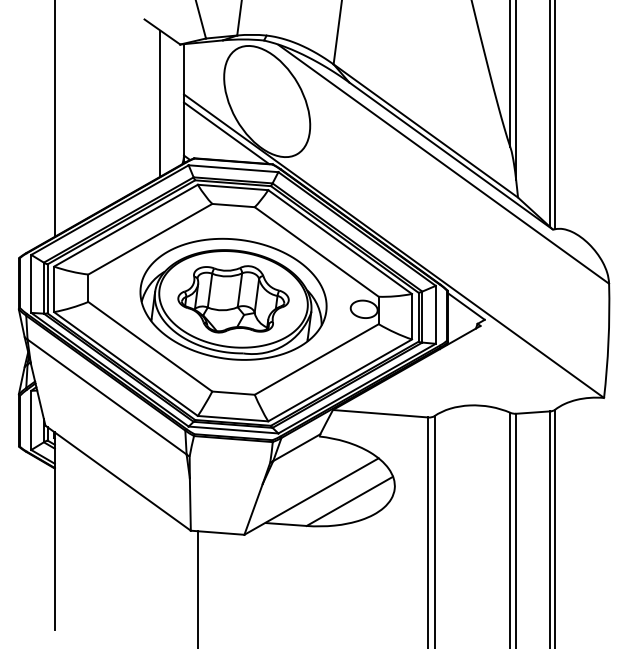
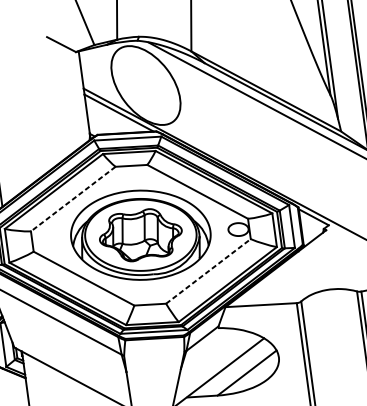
line: (160, 103) -> (67, 97), removed
line: (149, 239) -> (72, 199), solid -> dashed
line: (317, 359) -> (208, 271), solid -> dashed

